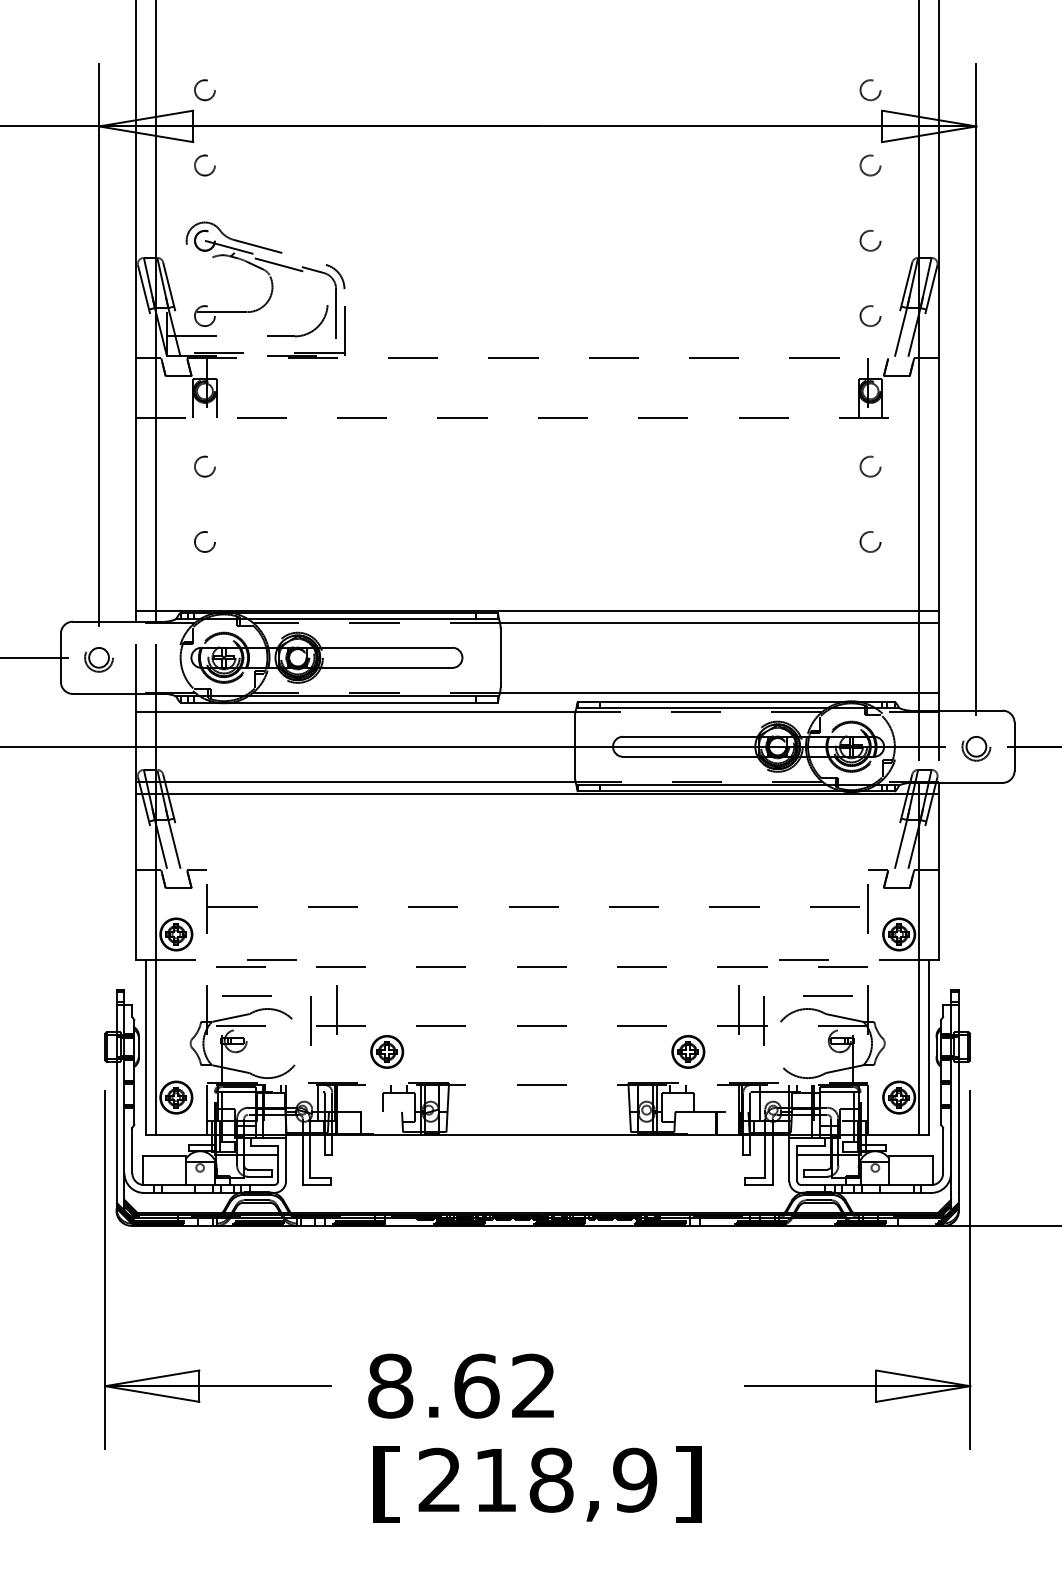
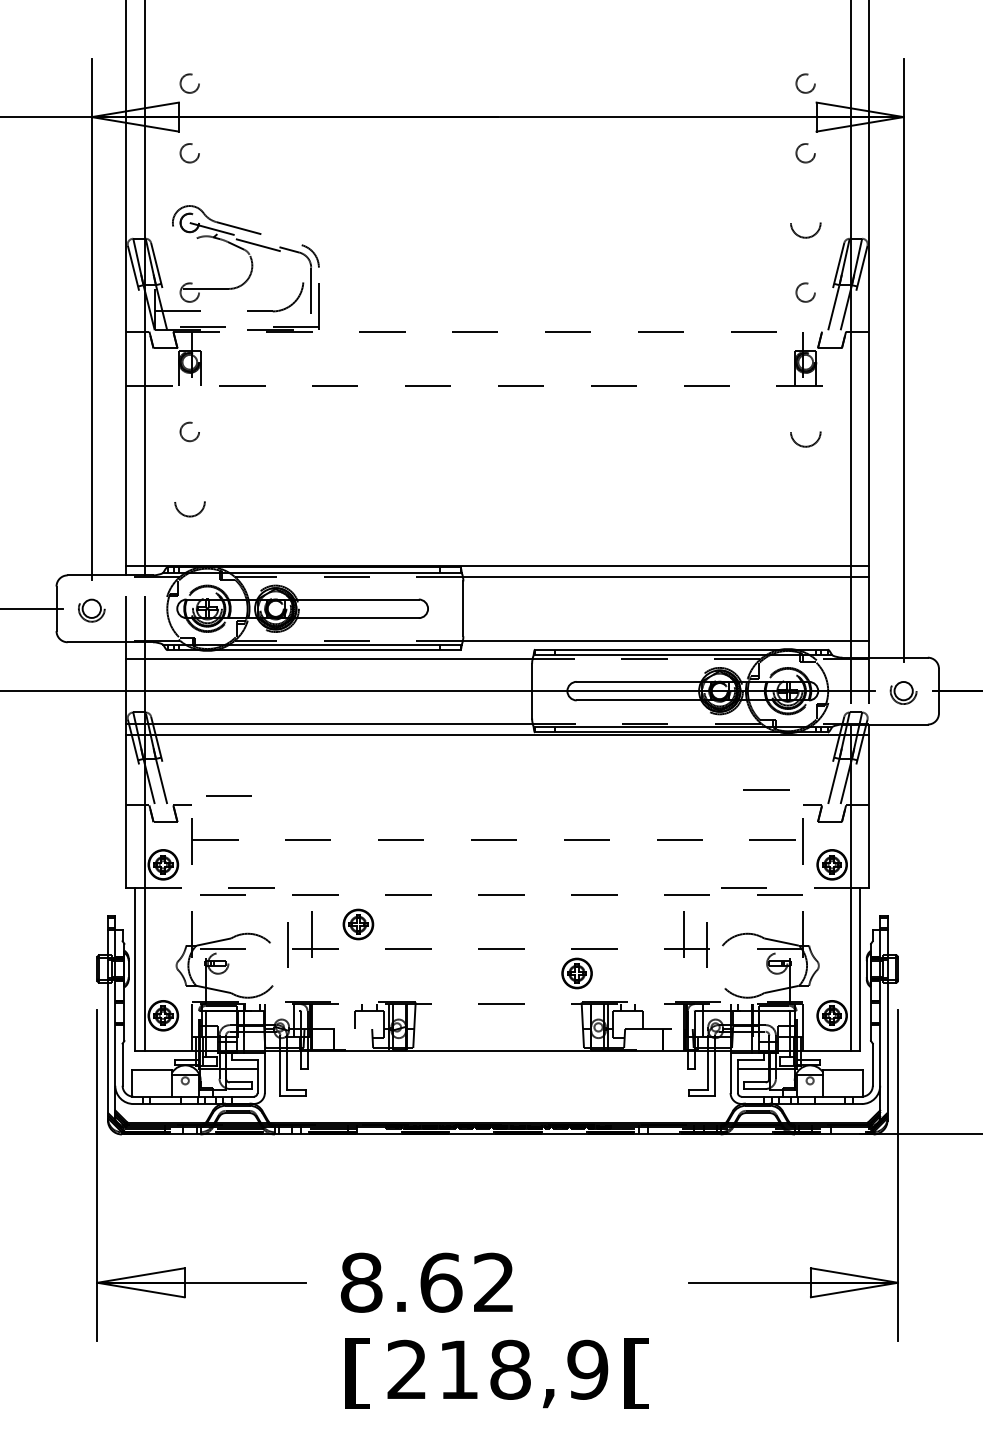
circle: (870, 240) -> (805, 222), size x1.6
circle: (870, 466) -> (805, 431), size x1.6
circle: (204, 541) -> (189, 501), size x1.6
circle: (870, 541) -> (805, 501), removed
line: (246, 995) -> (228, 795), moved
line: (828, 995) -> (766, 789), moved
part: (387, 1051) -> (358, 924), moved
part: (687, 1051) -> (576, 973), moved
text: (687, 1484) -> (636, 1373), ] -> [

